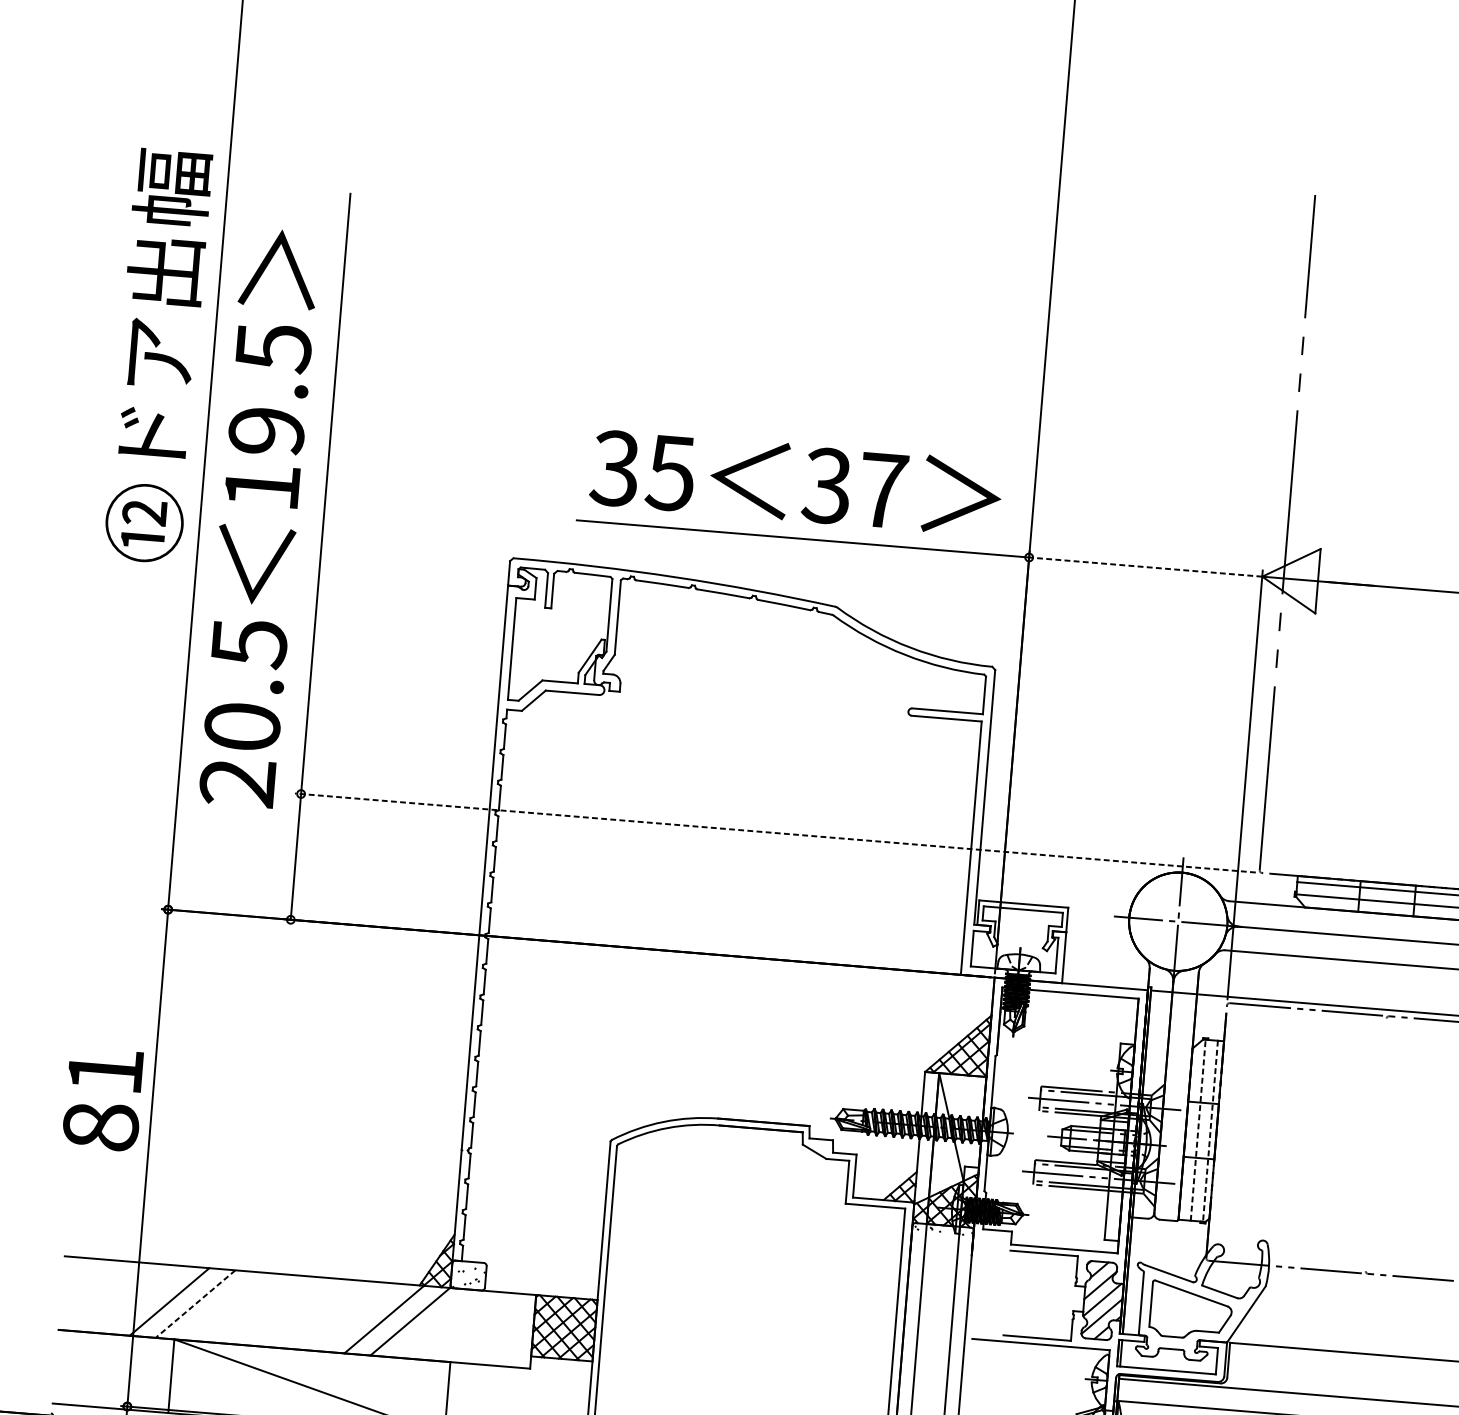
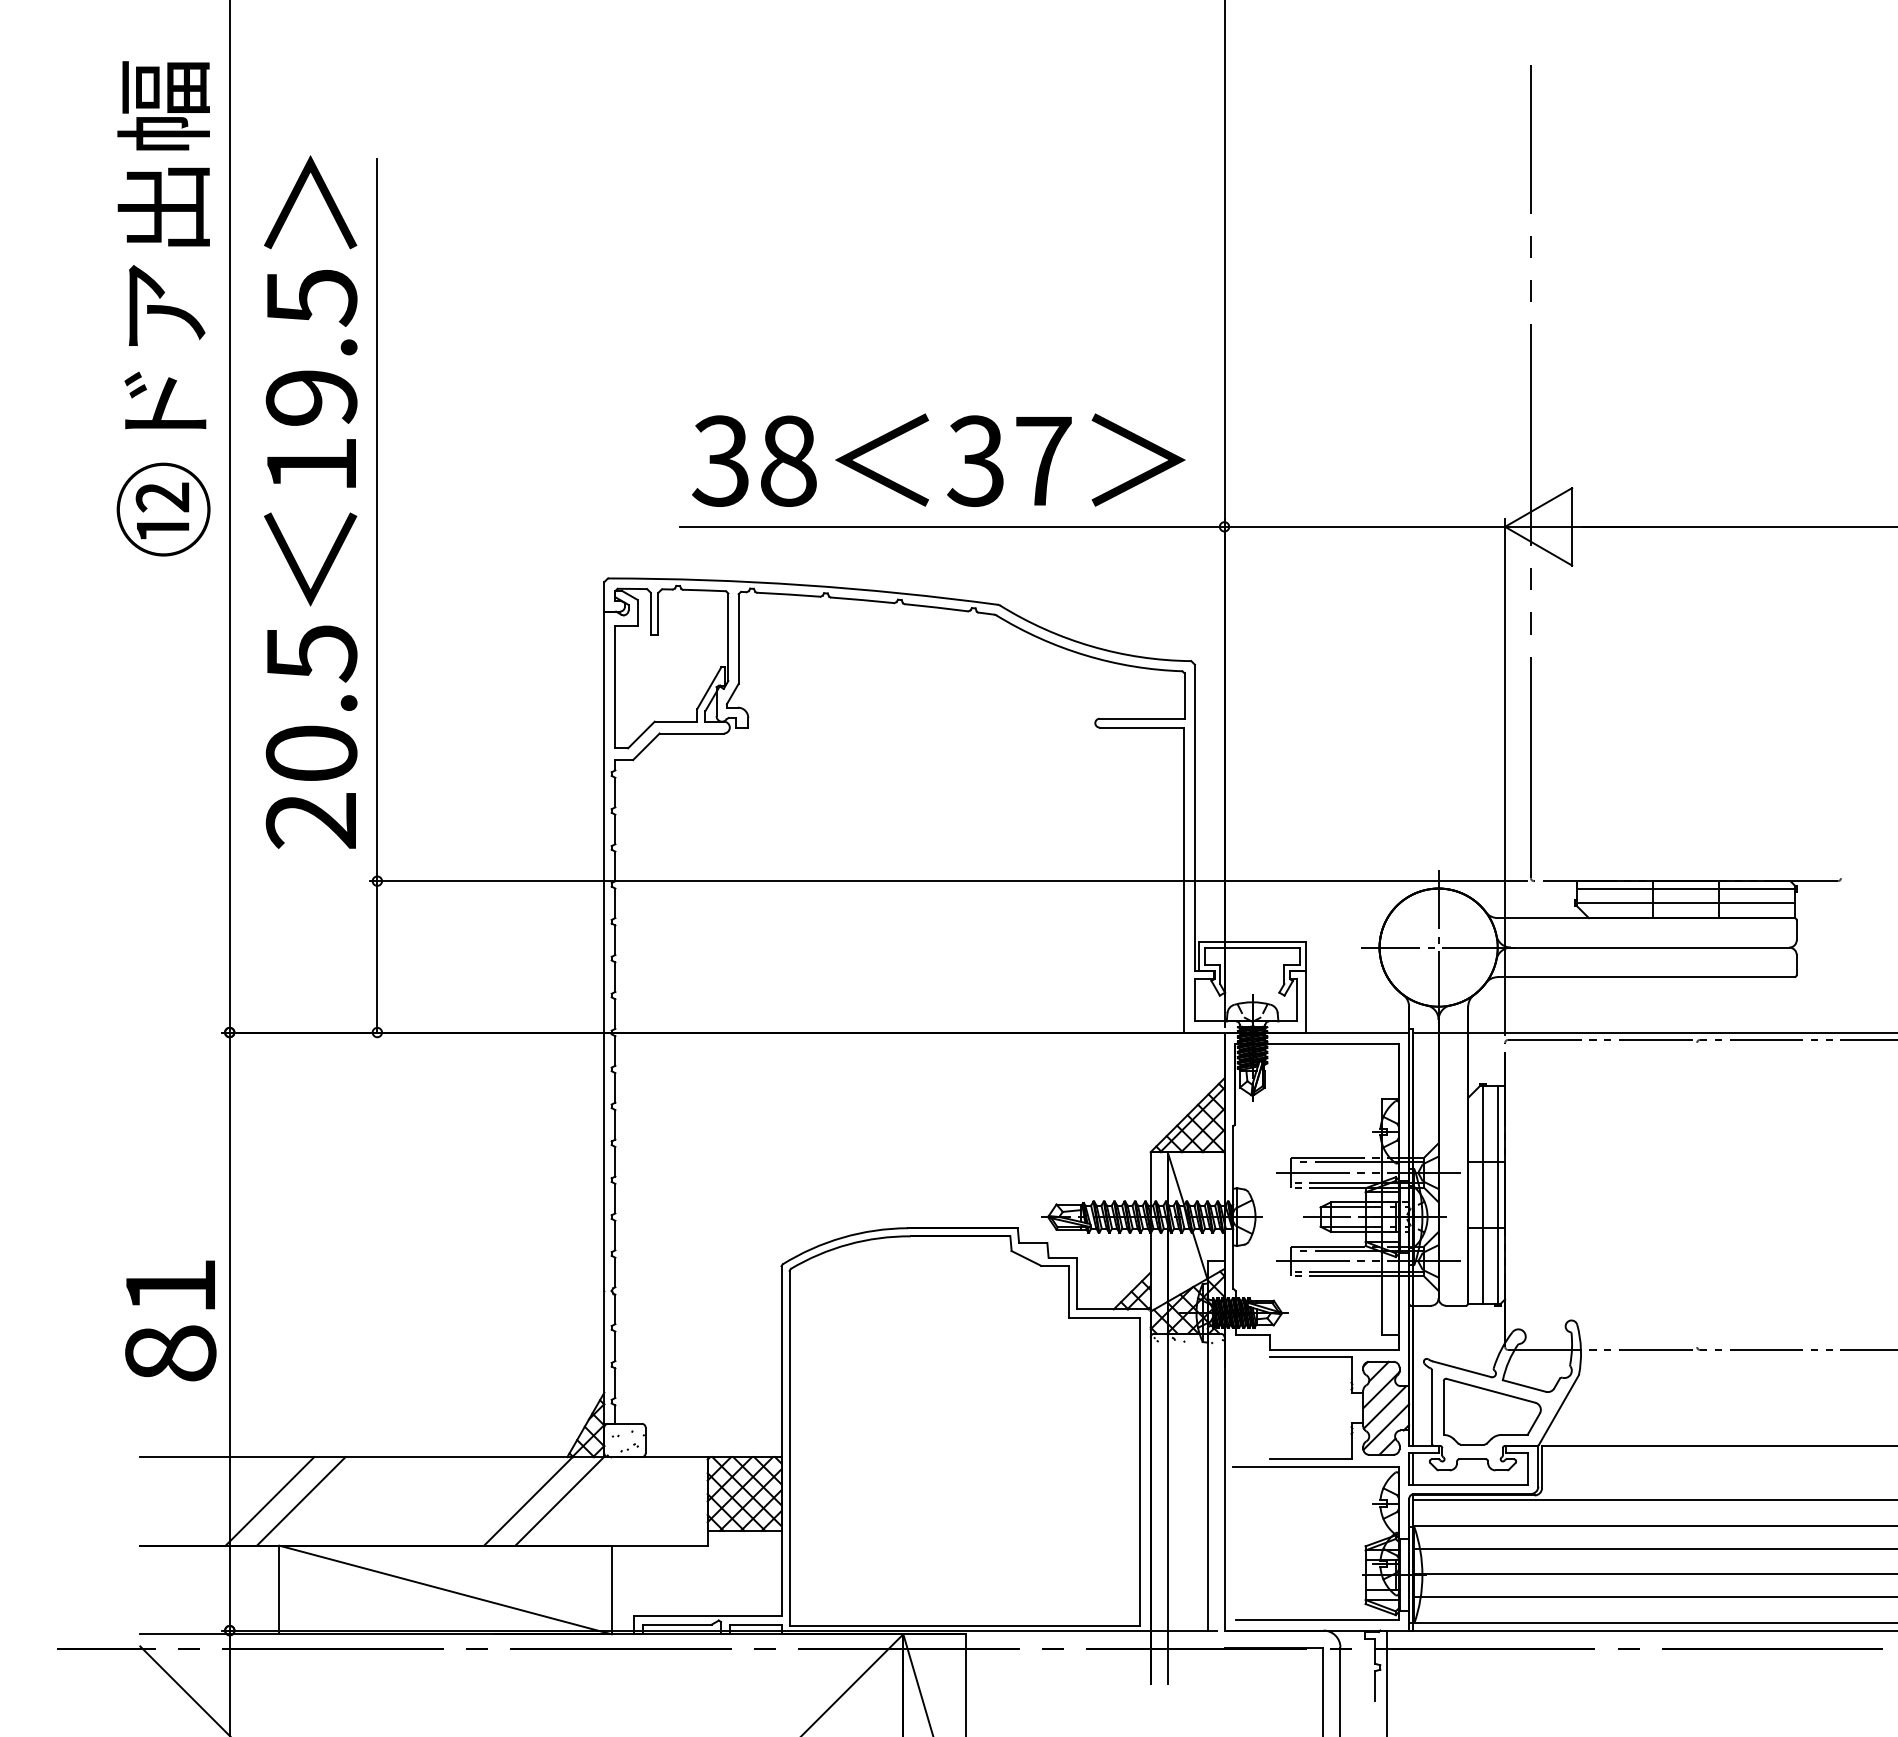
text: (158, 355) -> (163, 308), moved
text: (670, 472) -> (787, 460), 35 -> 38
text: (258, 517) -> (310, 501), moved
line: (1145, 566) -> (1364, 526), dashed -> solid
line: (774, 833) -> (947, 881), dashed -> solid
text: (103, 1099) -> (170, 1320), moved
line: (1197, 1129) -> (1482, 1194), dashed -> solid
line: (1210, 1131) -> (1497, 1195), dashed -> solid
line: (195, 1304) -> (301, 1501), dashed -> solid

